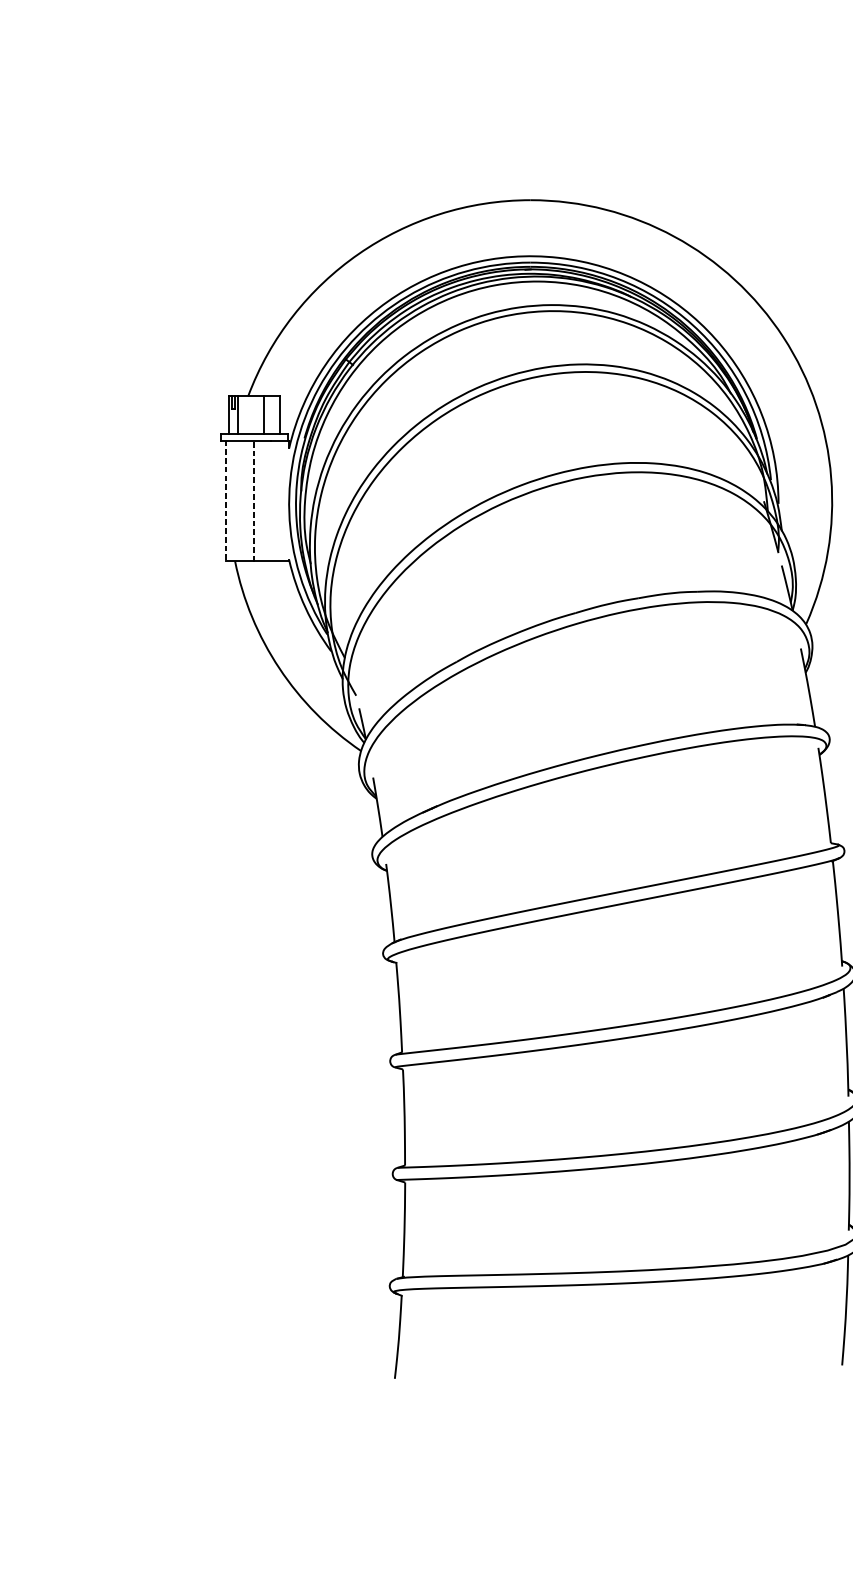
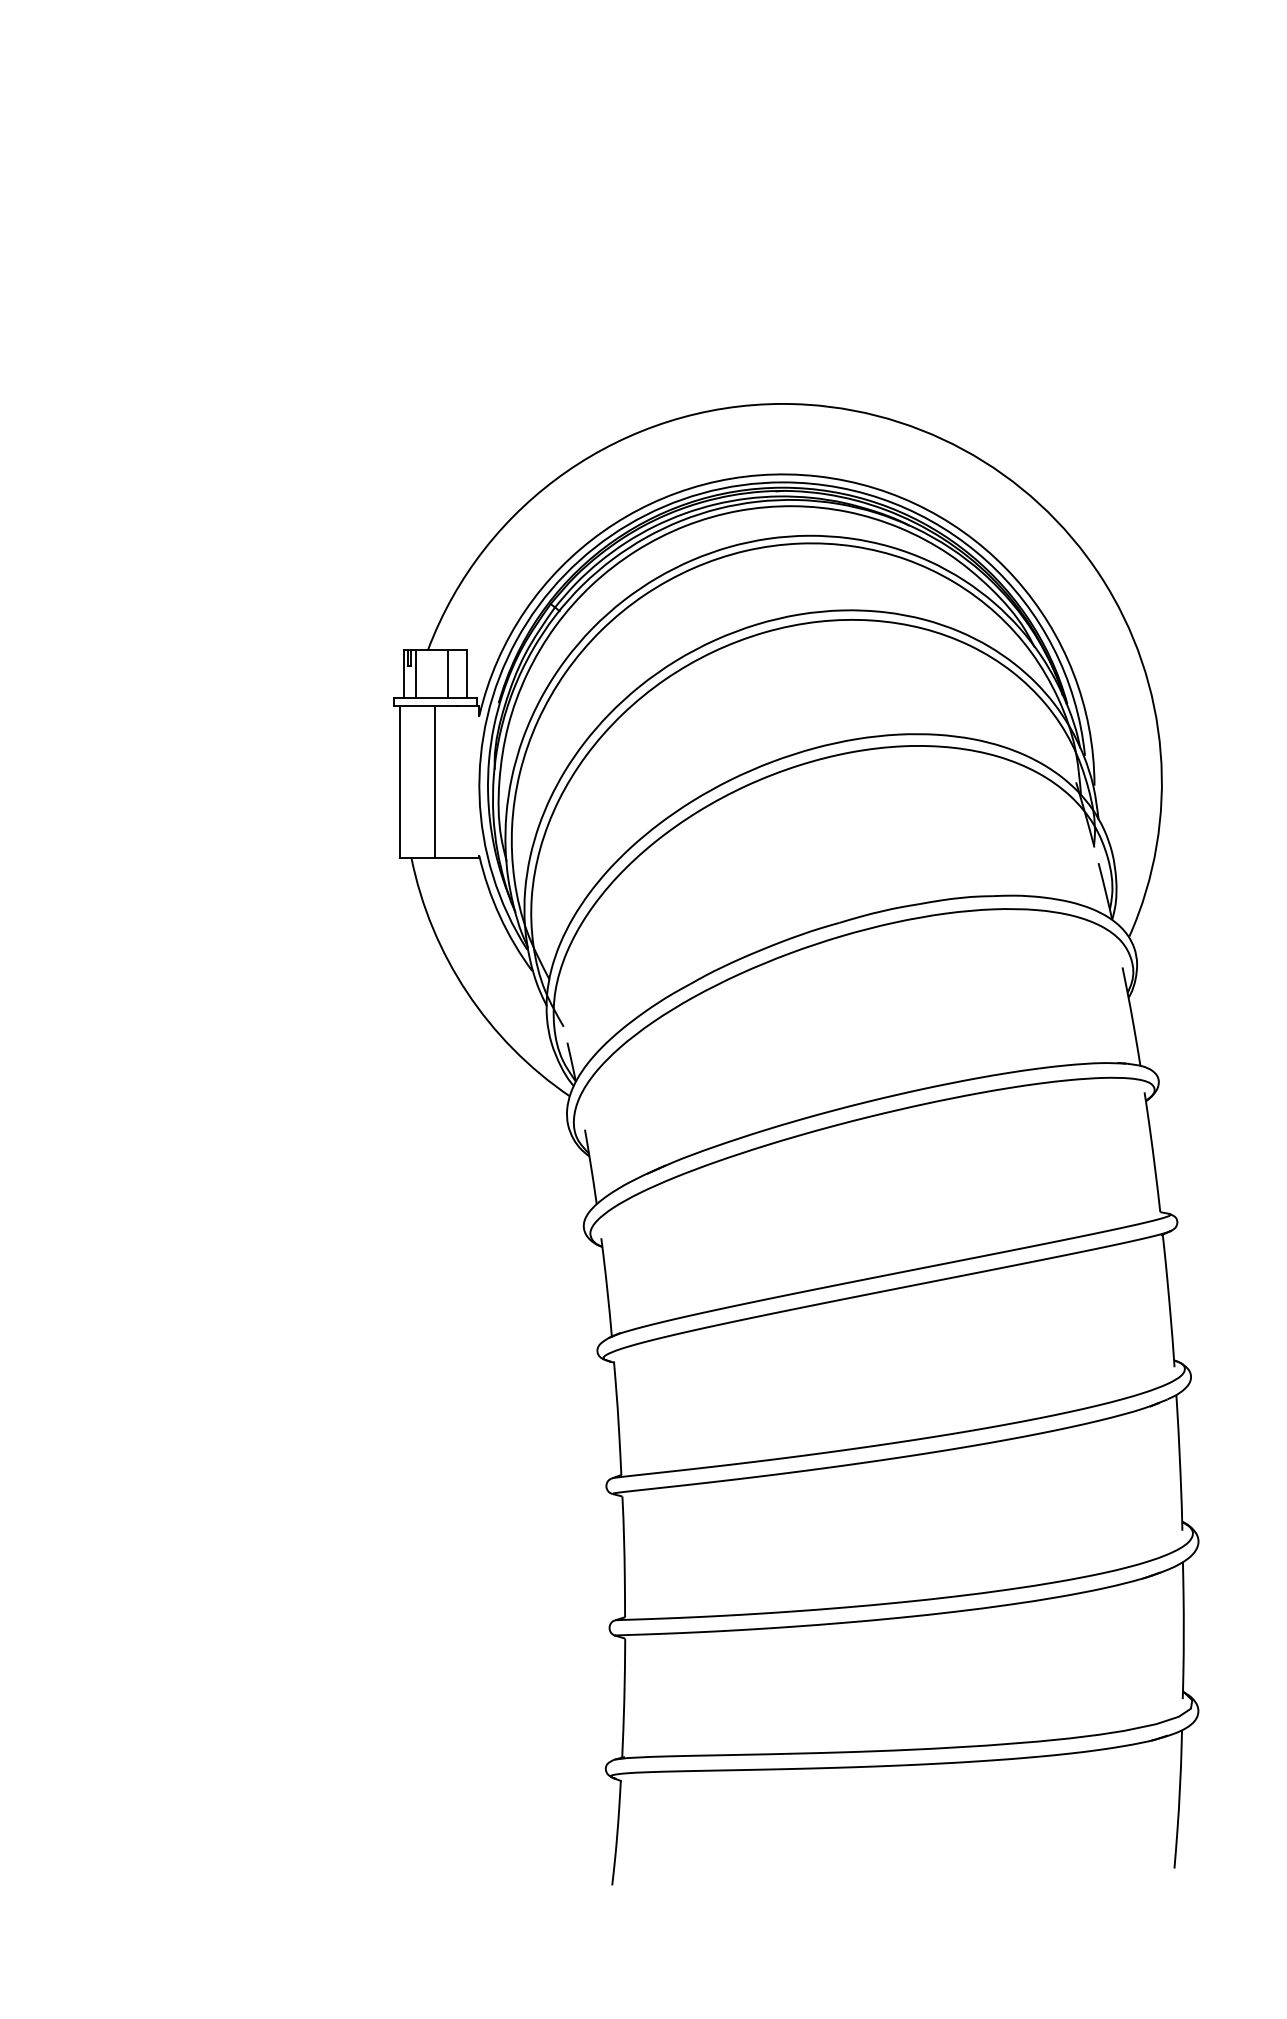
line: (225, 501) -> (399, 782), dashed -> solid
line: (254, 501) -> (435, 782), dashed -> solid

